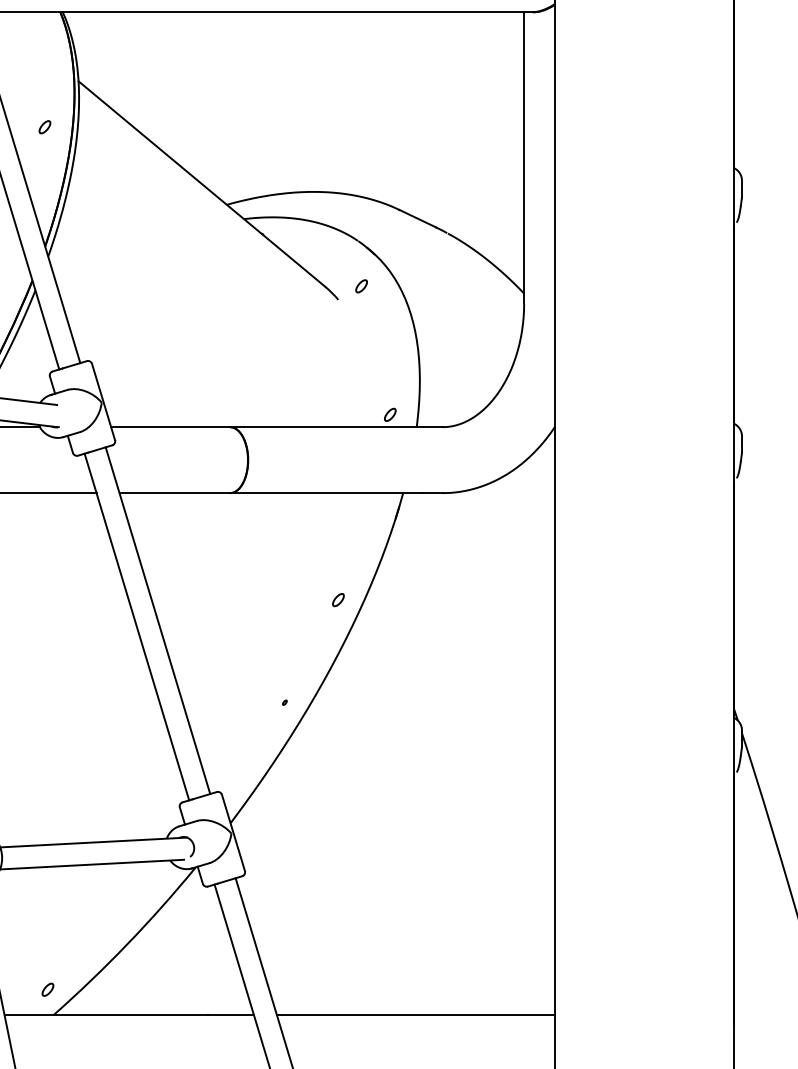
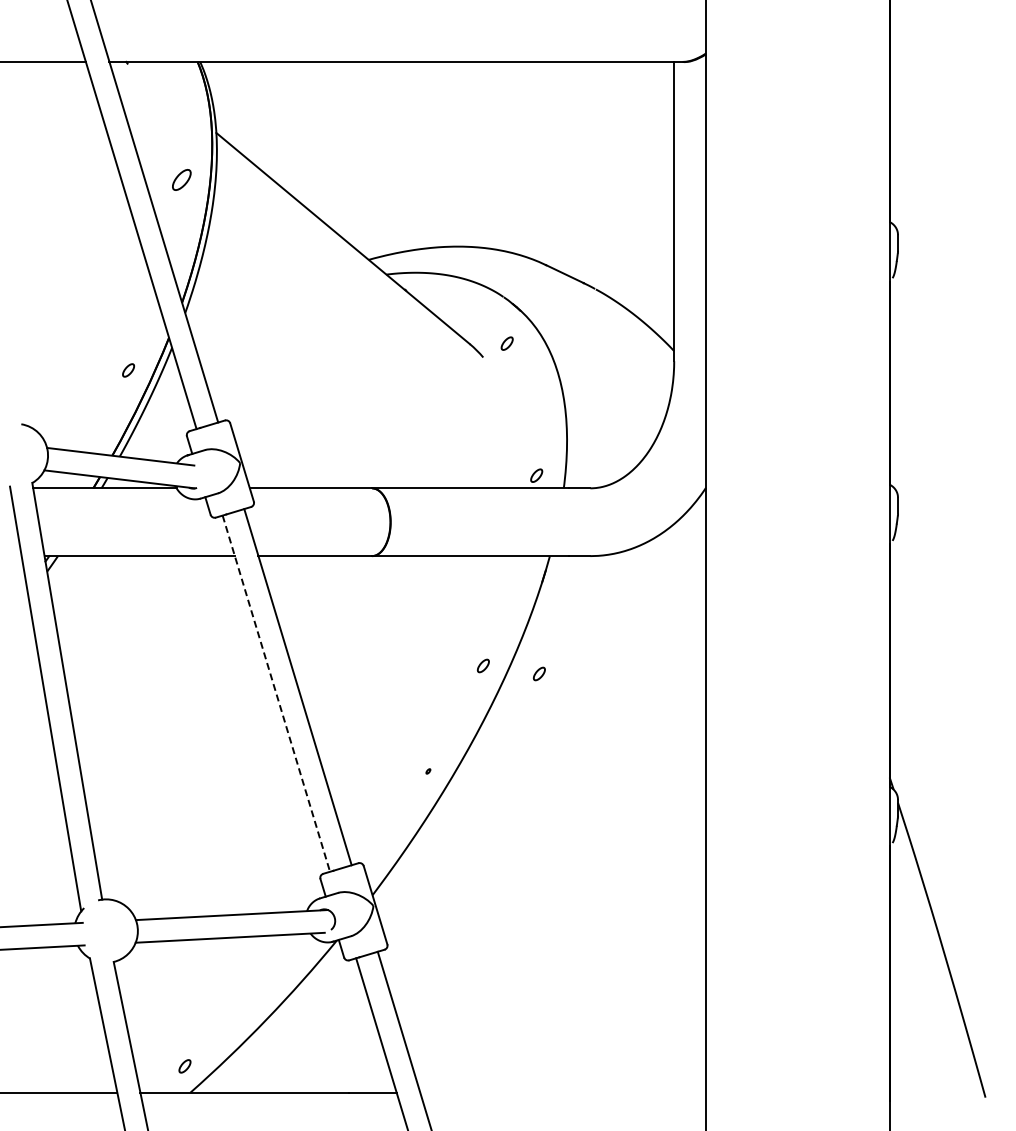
part: (44, 127) -> (181, 180), size x1.6
part: (392, 607) -> (538, 673), added
line: (137, 627) -> (276, 694), solid -> dashed
line: (415, 1015) -> (562, 1092), removed

